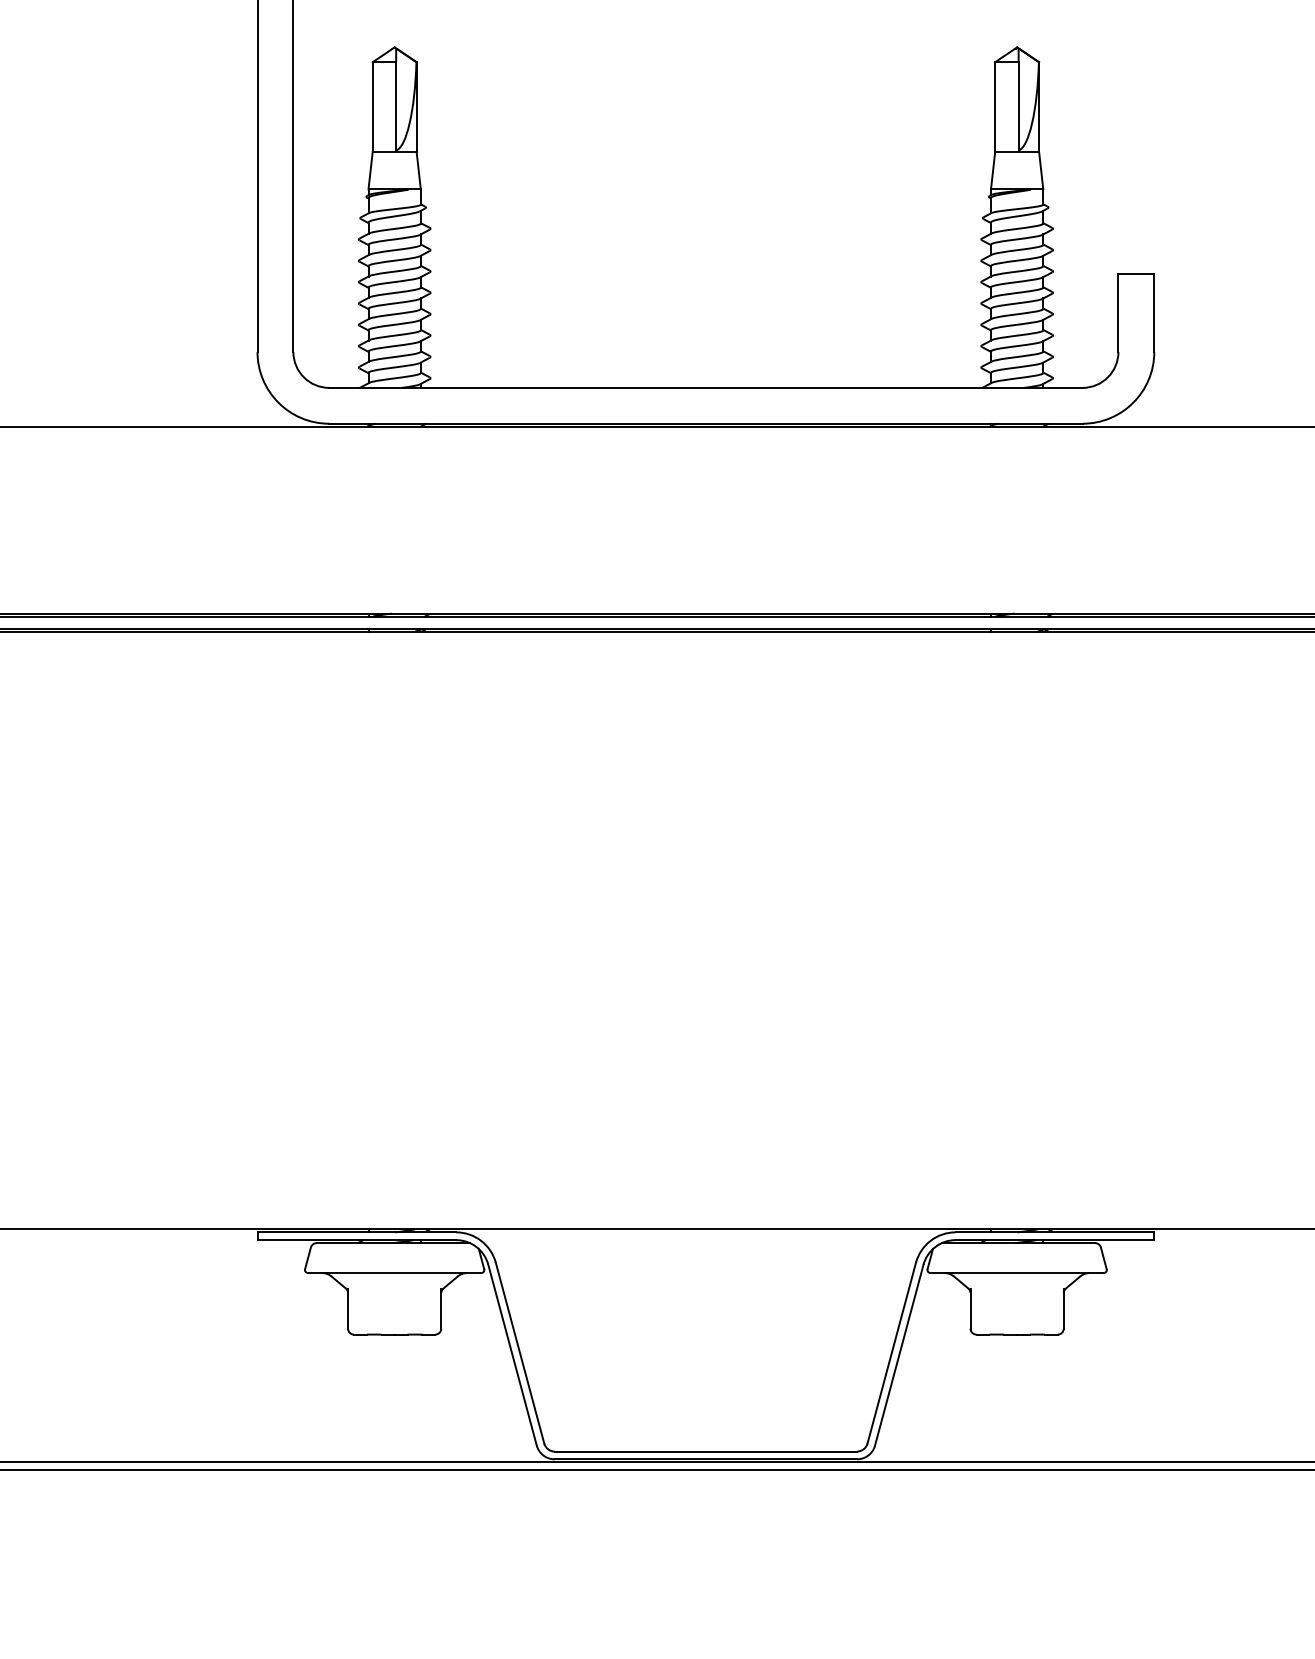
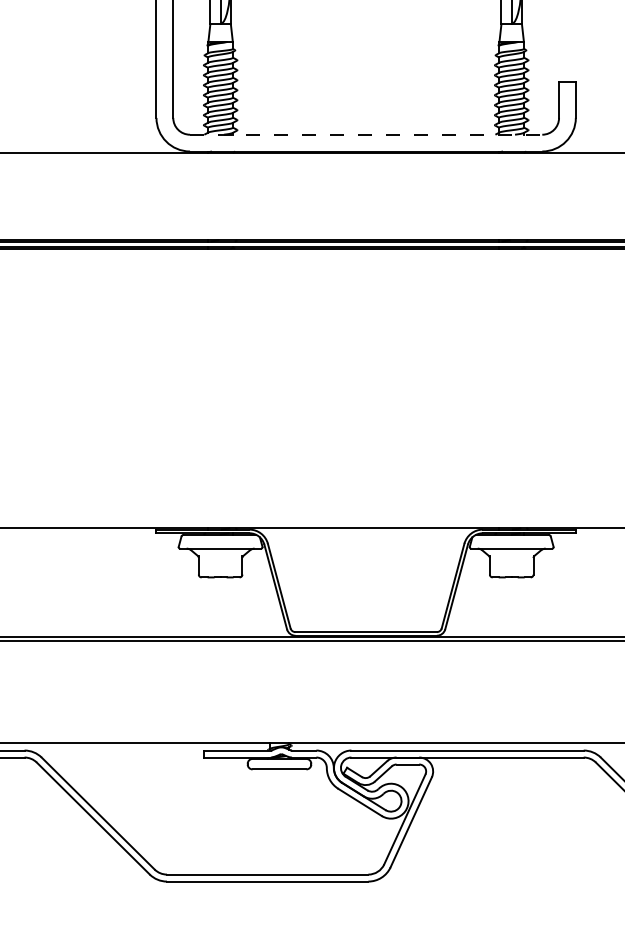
line: (706, 387) -> (366, 134), solid -> dashed

